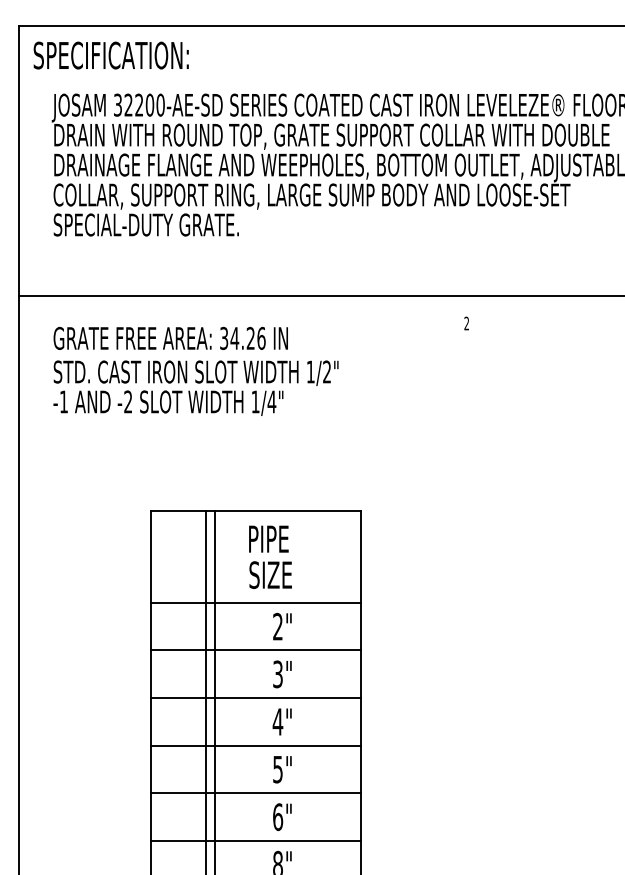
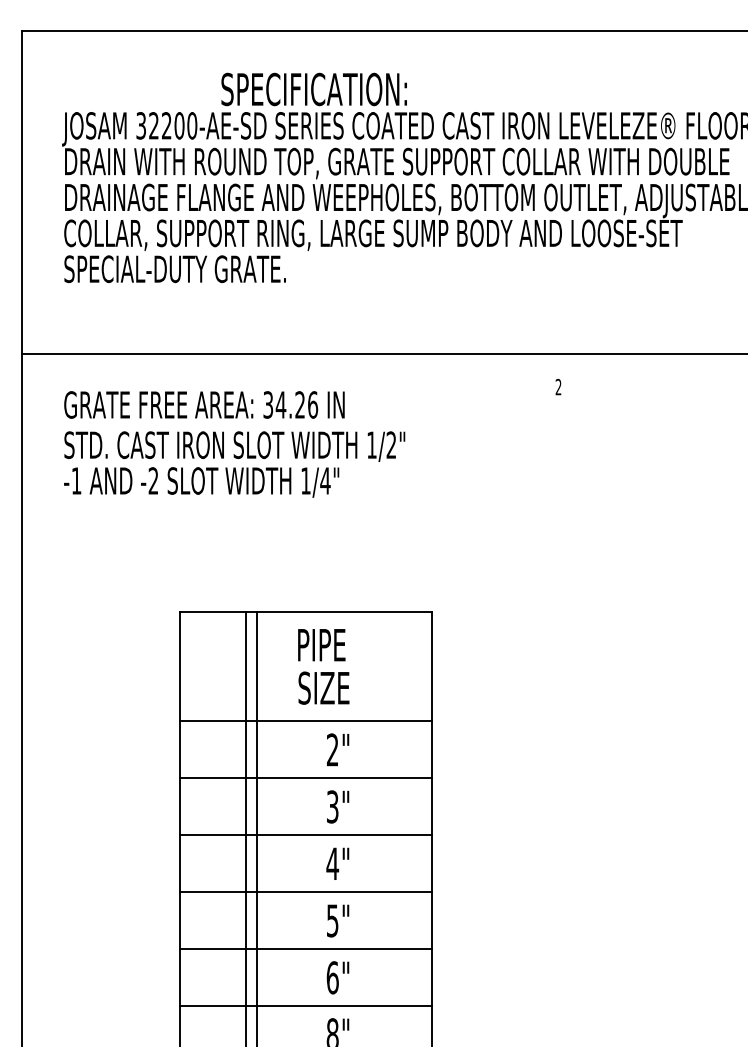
text: (110, 55) -> (313, 89), moved

